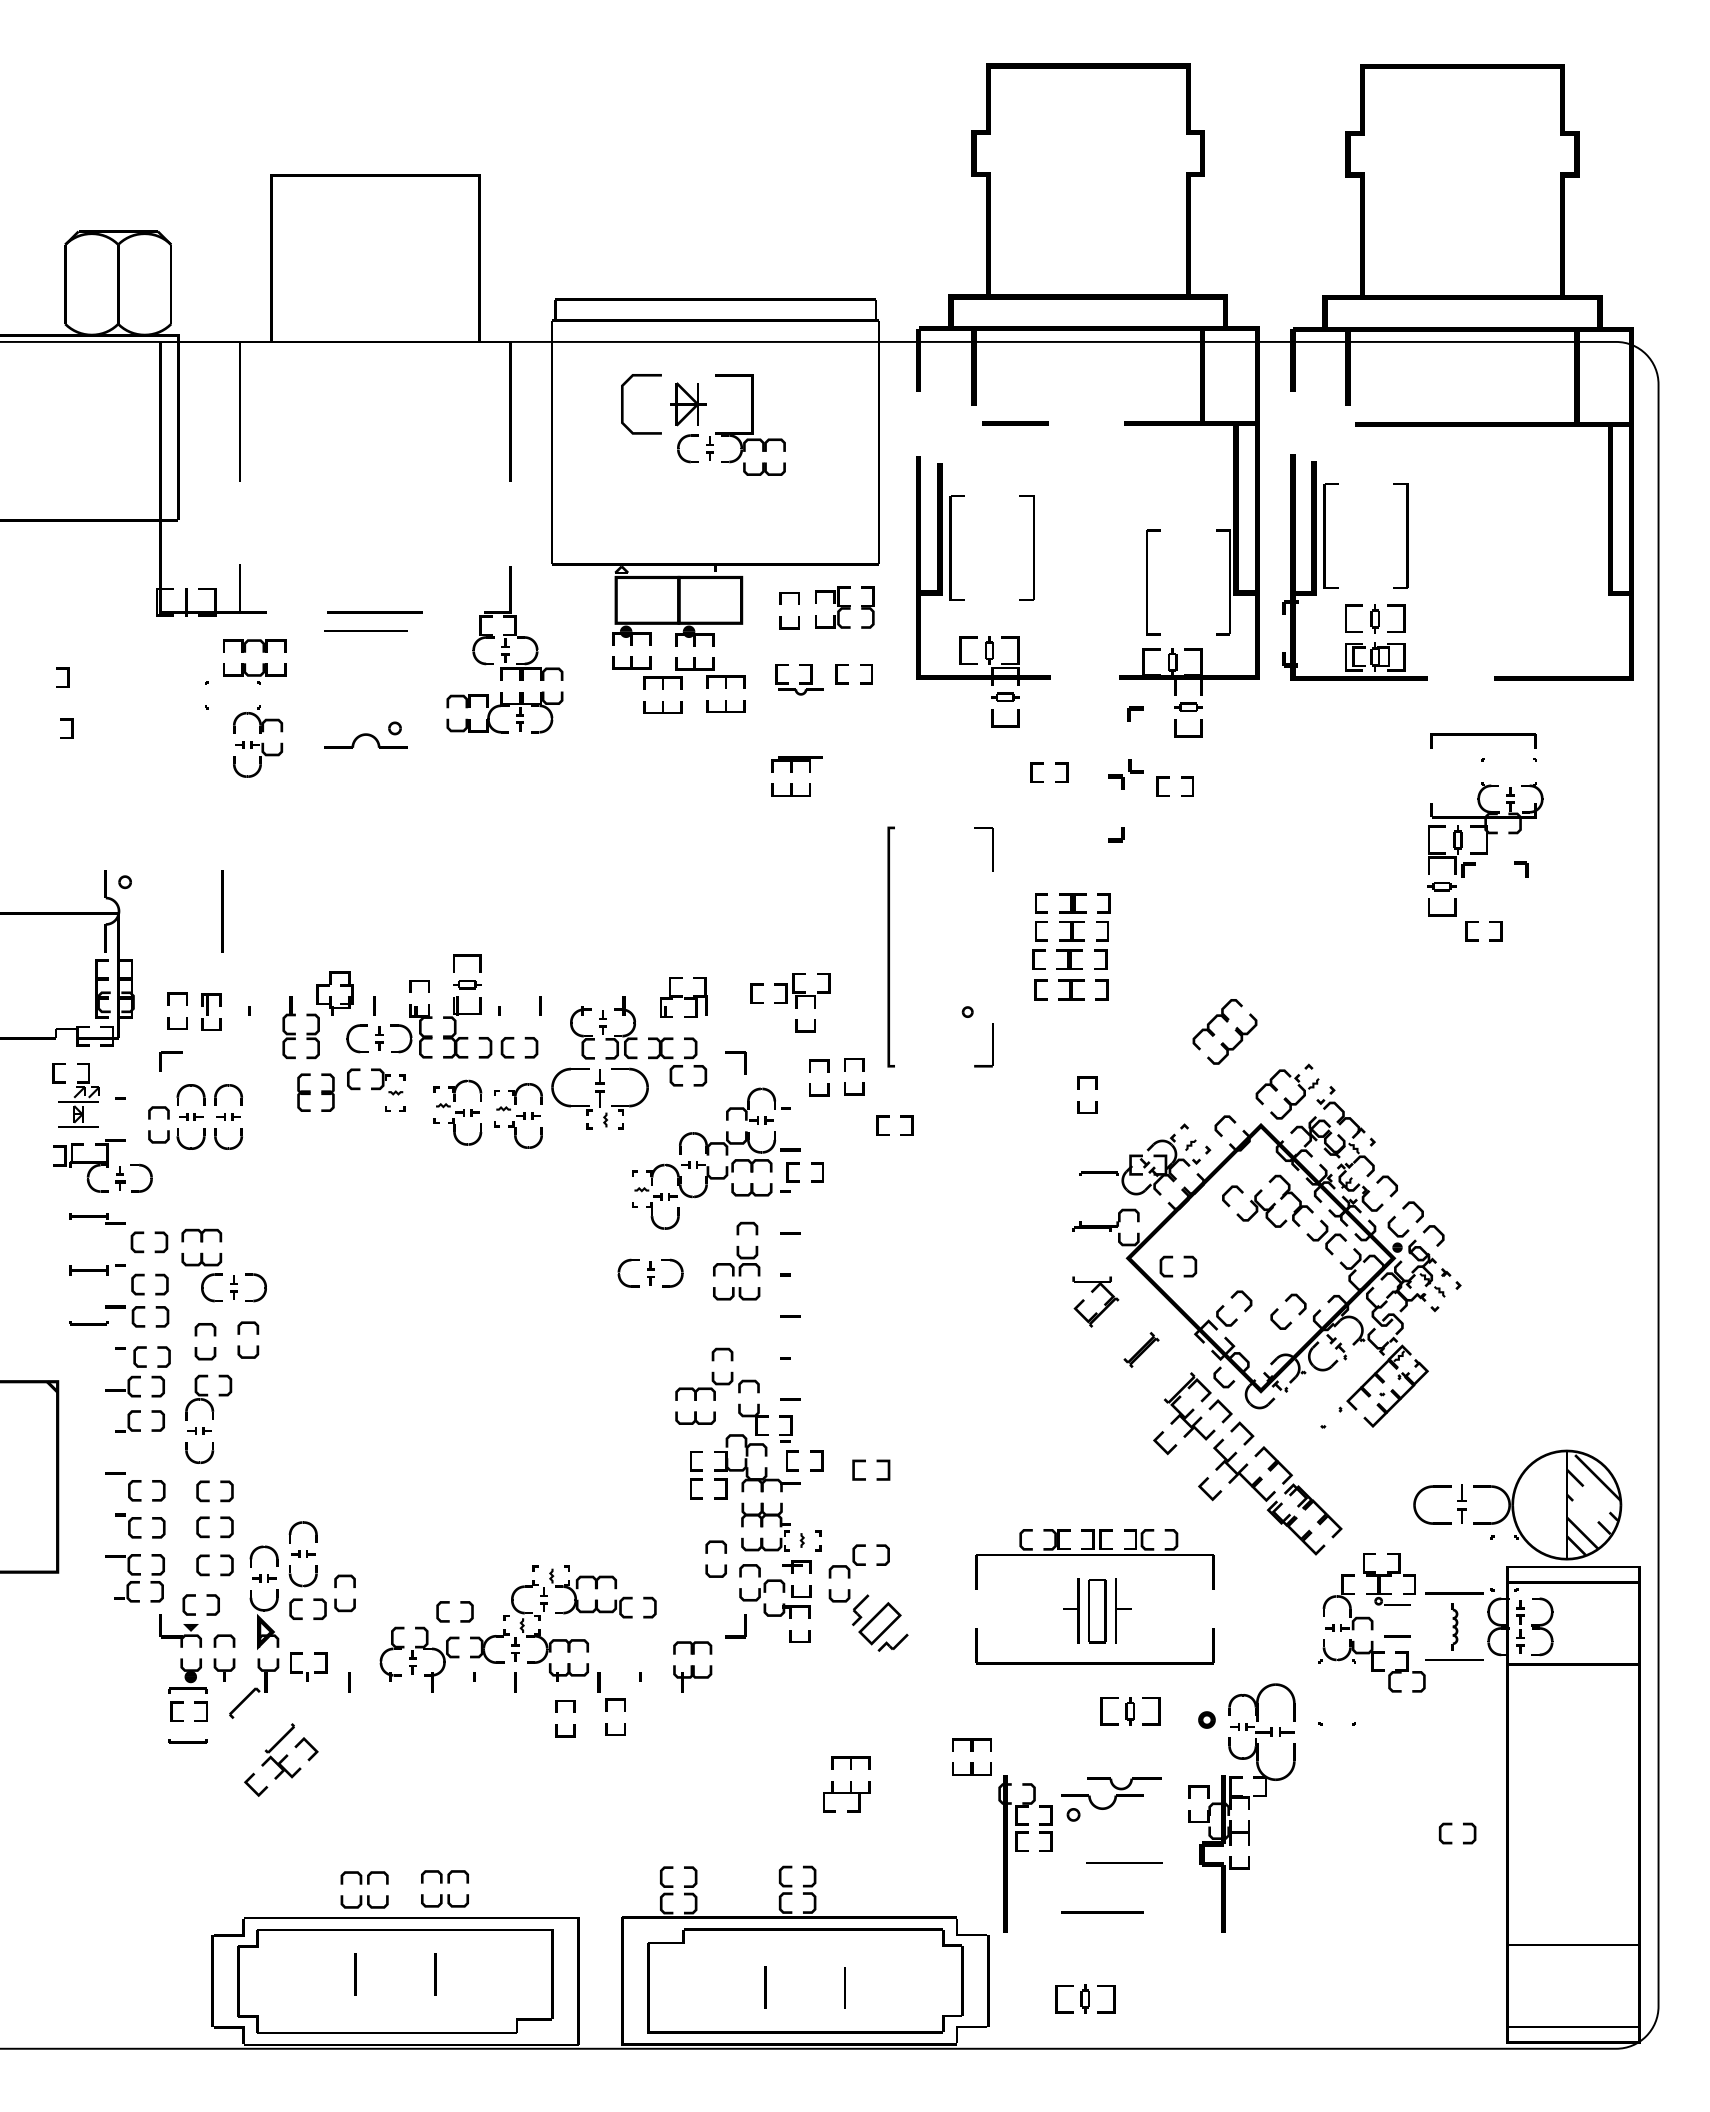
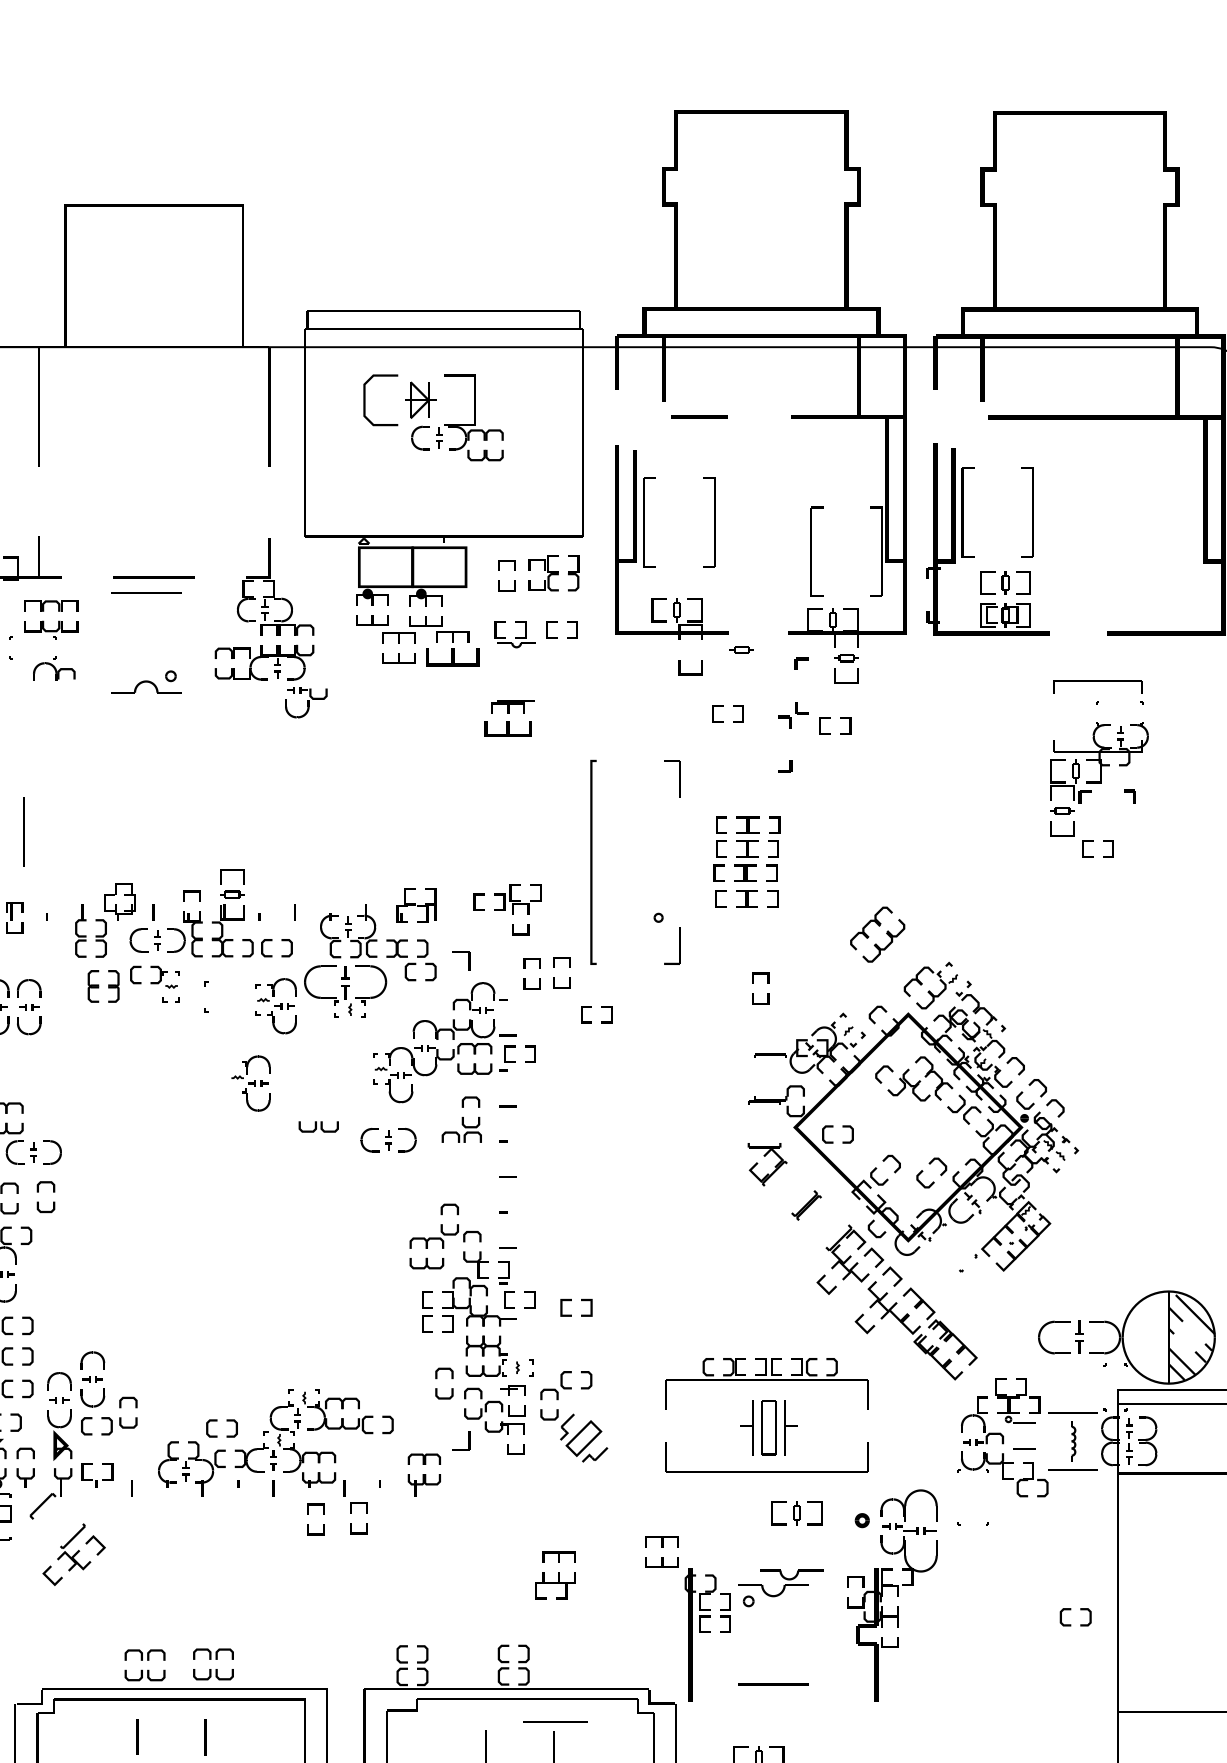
part: (1005, 696) -> (741, 649), moved
part: (725, 706) -> (452, 657), size x1.6
part: (258, 759) -> (306, 702), moved
part: (790, 789) -> (507, 728), size x1.4
part: (459, 1112) -> (251, 1083), moved
part: (736, 1293) -> (318, 1126), moved
line: (1124, 1862) -> (555, 1721), moved

